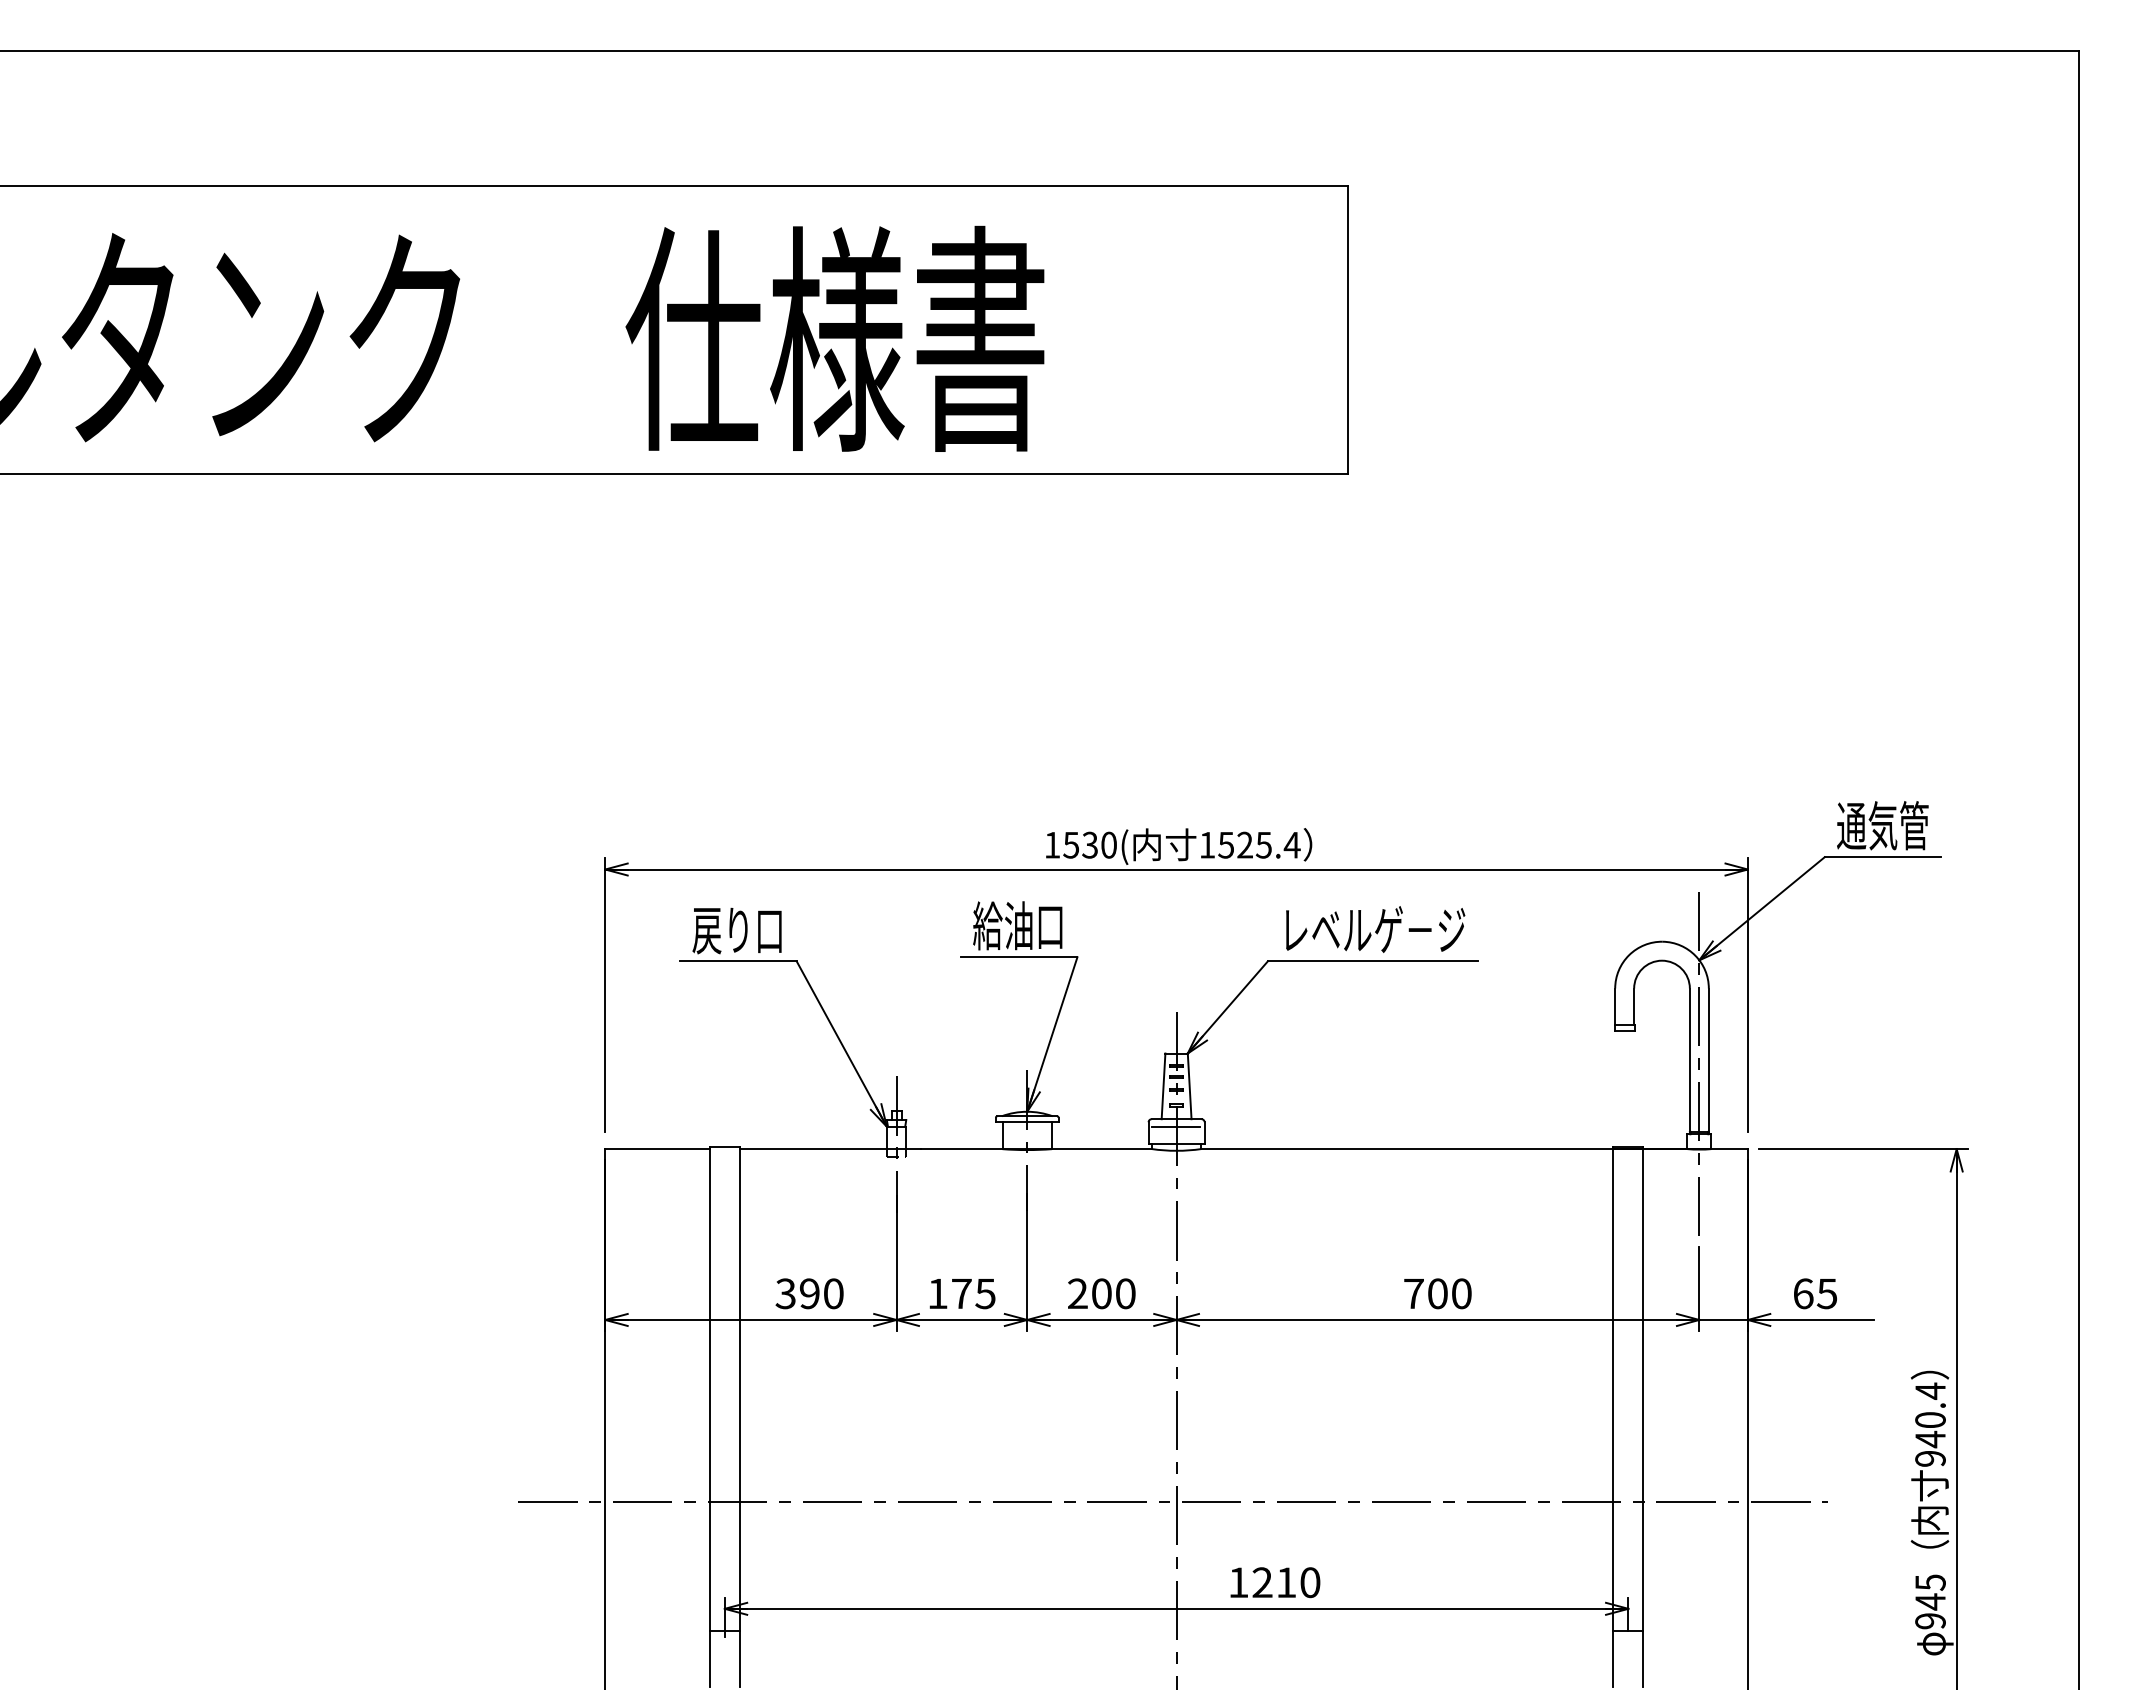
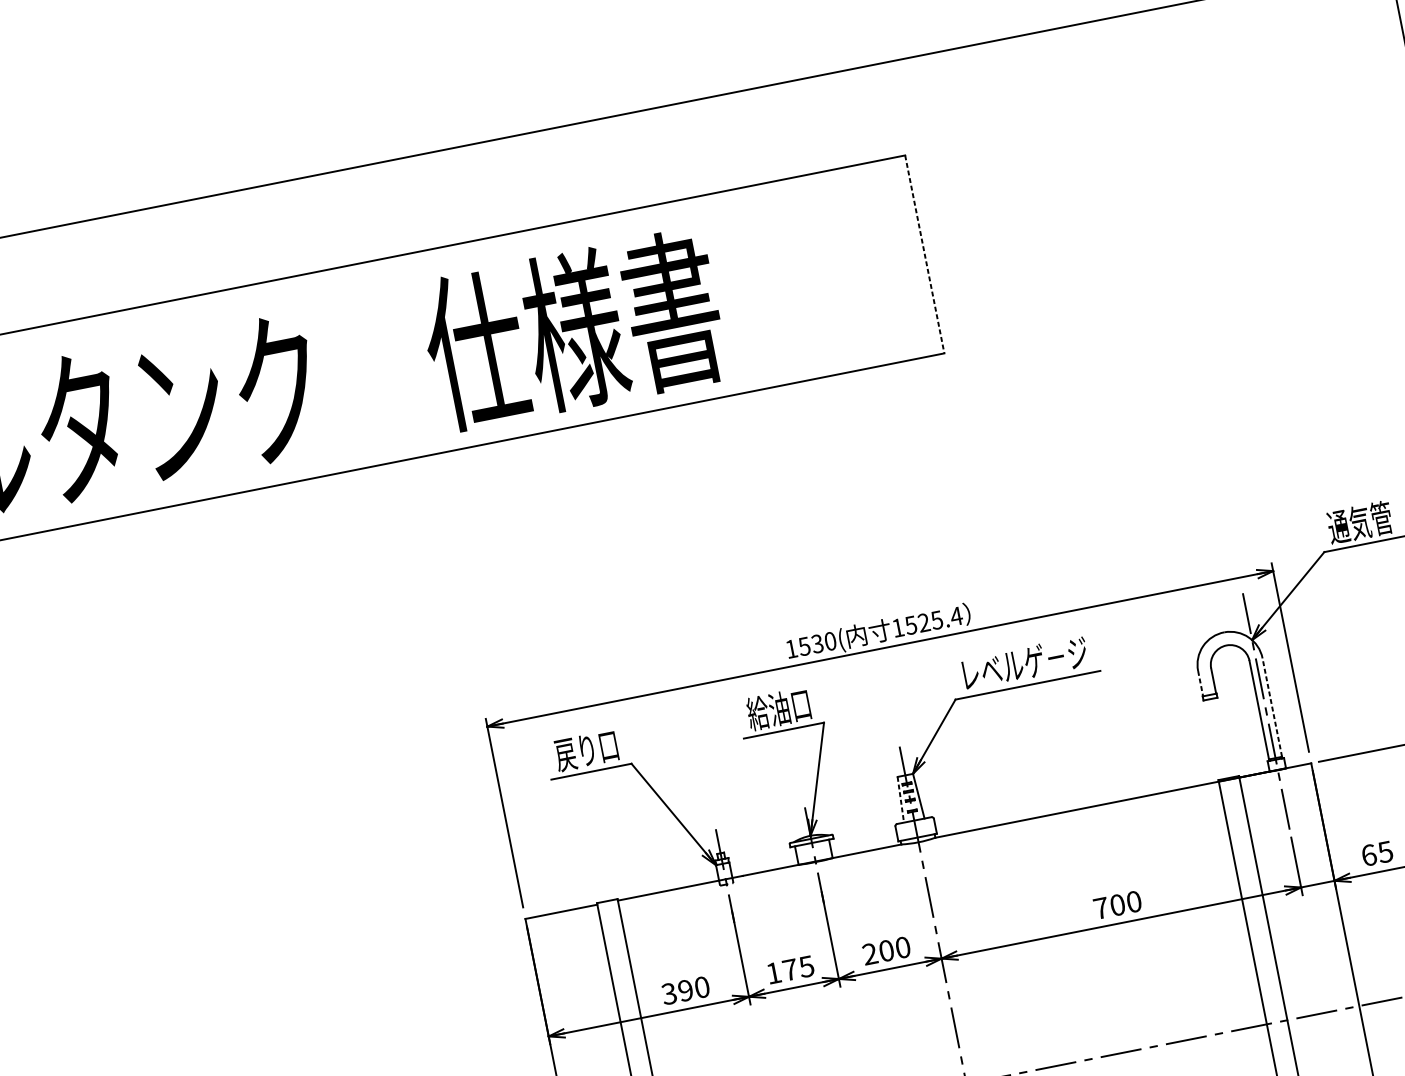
line: (1348, 329) -> (924, 254), solid -> dashed
line: (1615, 1007) -> (1200, 683), solid -> dashed
line: (1708, 1060) -> (1272, 707), solid -> dashed
line: (1163, 1086) -> (900, 799), solid -> dashed
line: (1176, 1126) -> (915, 825), removed

